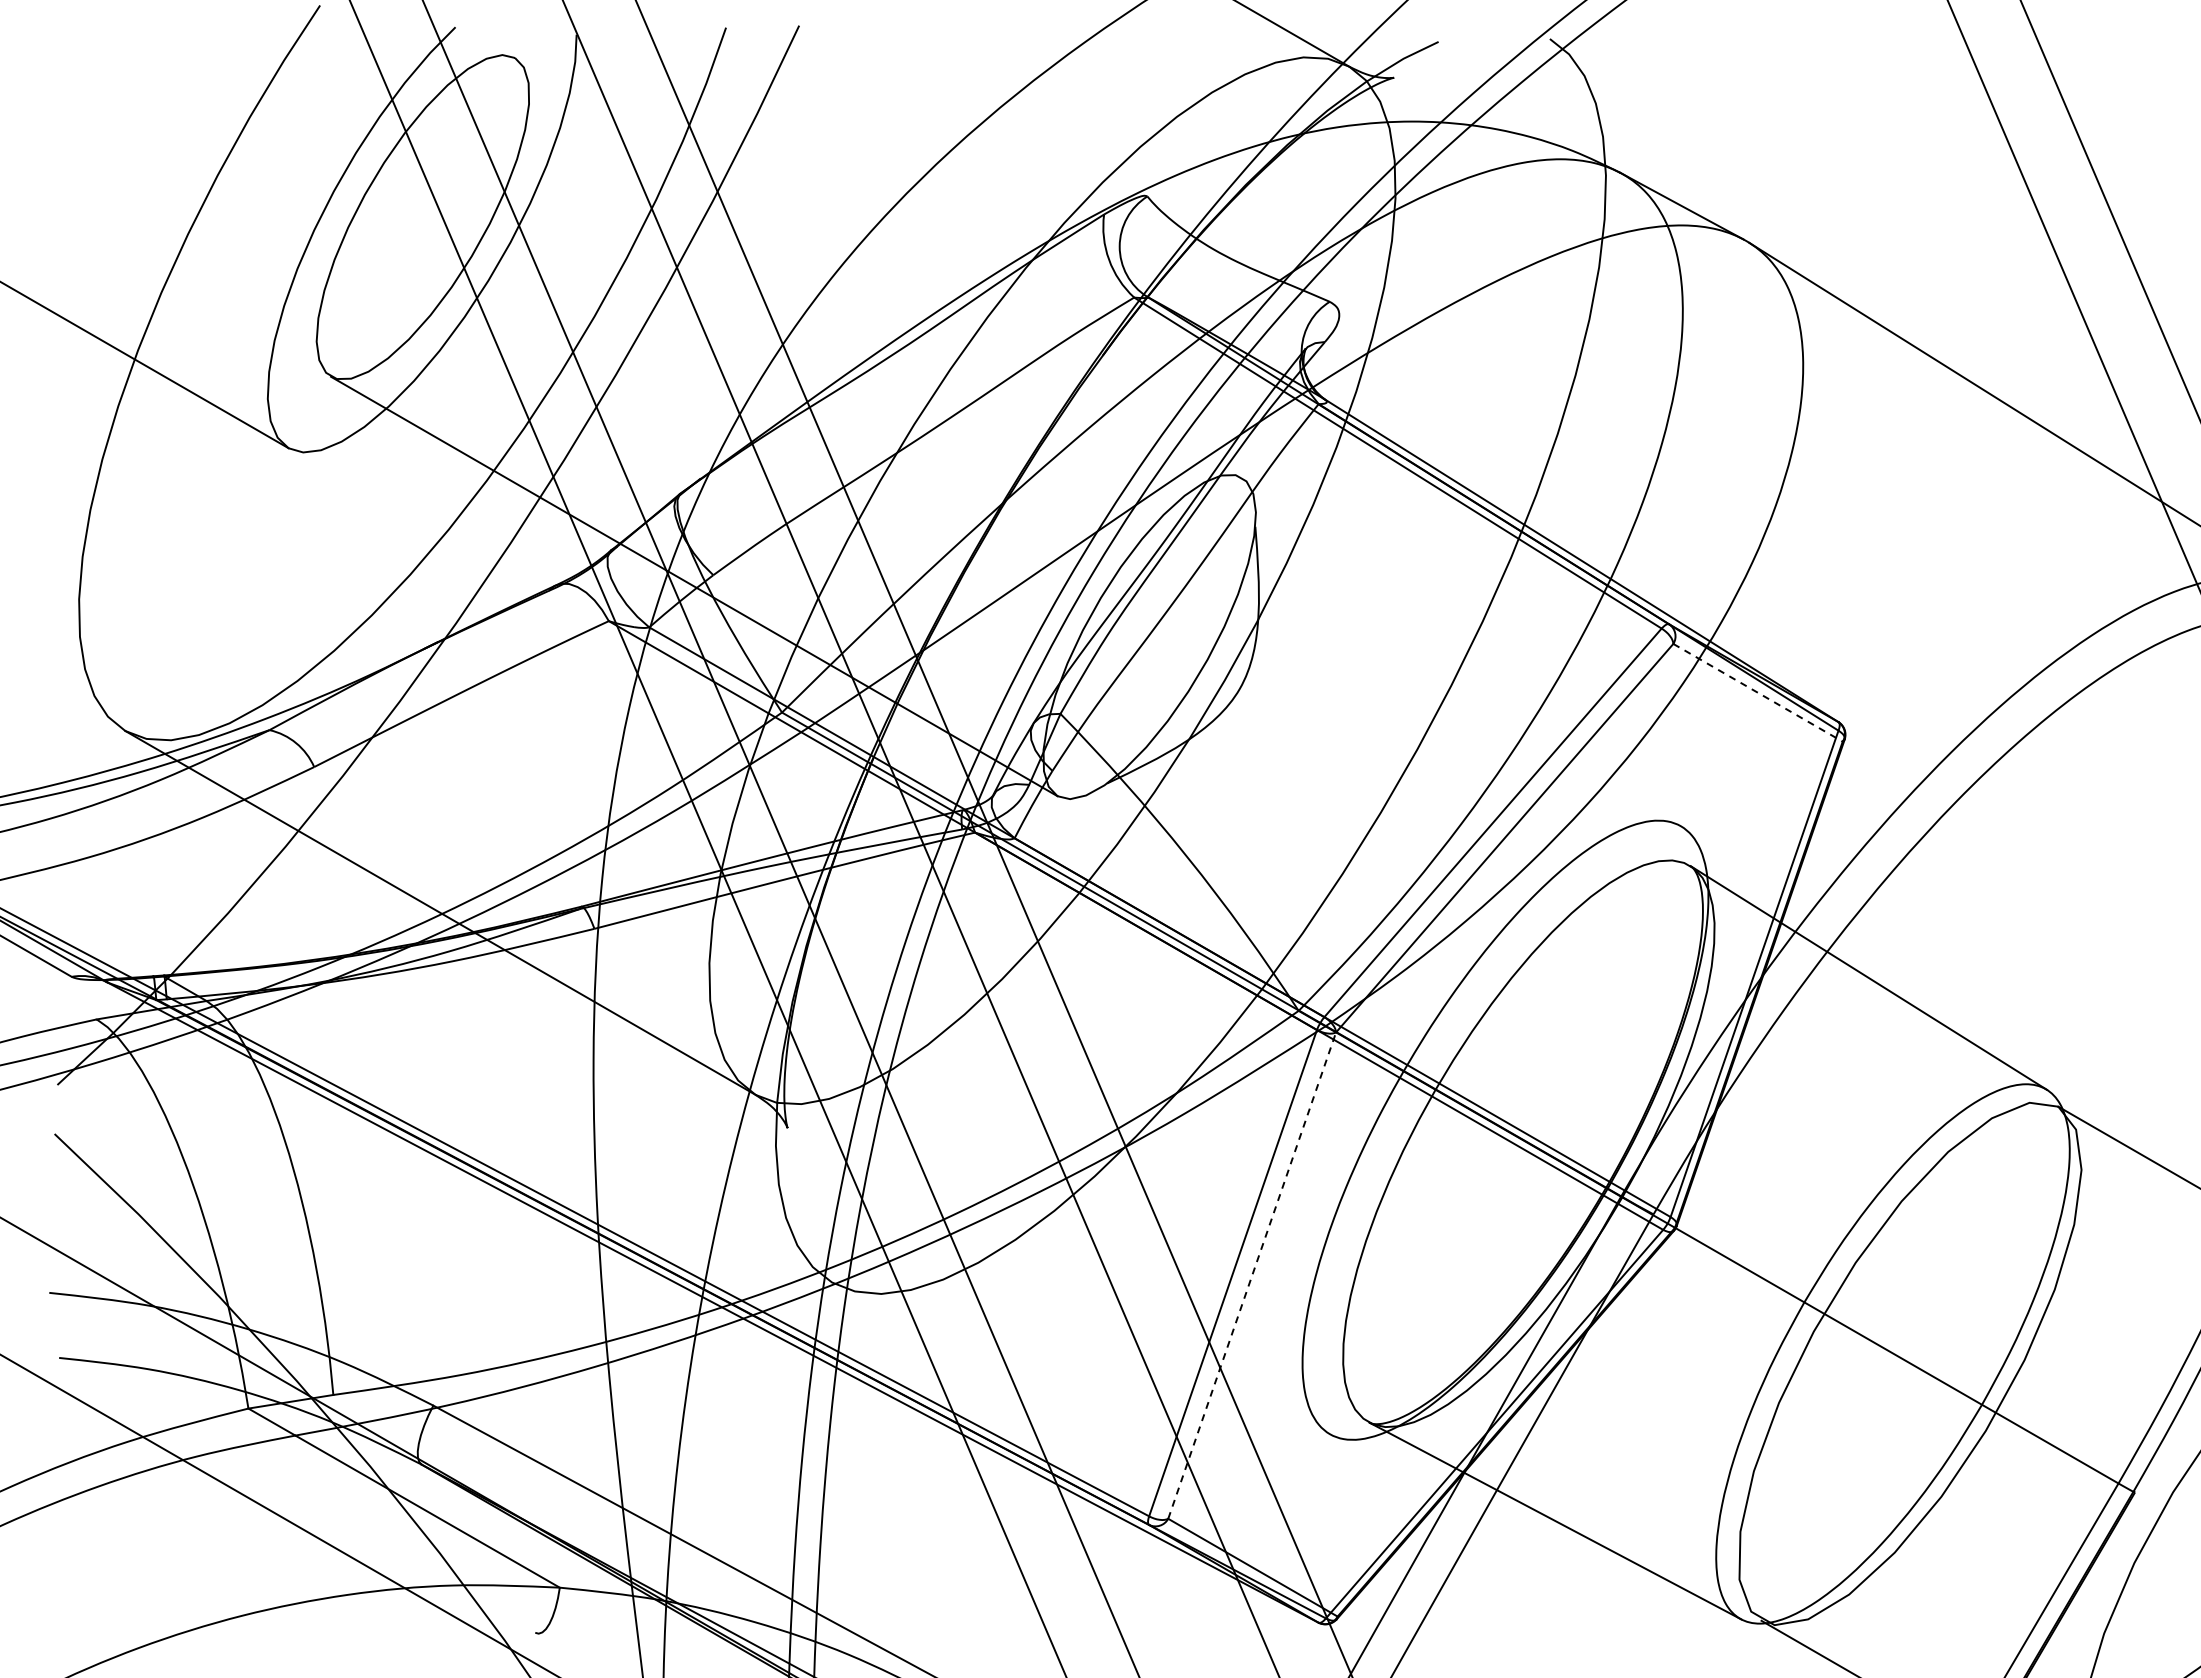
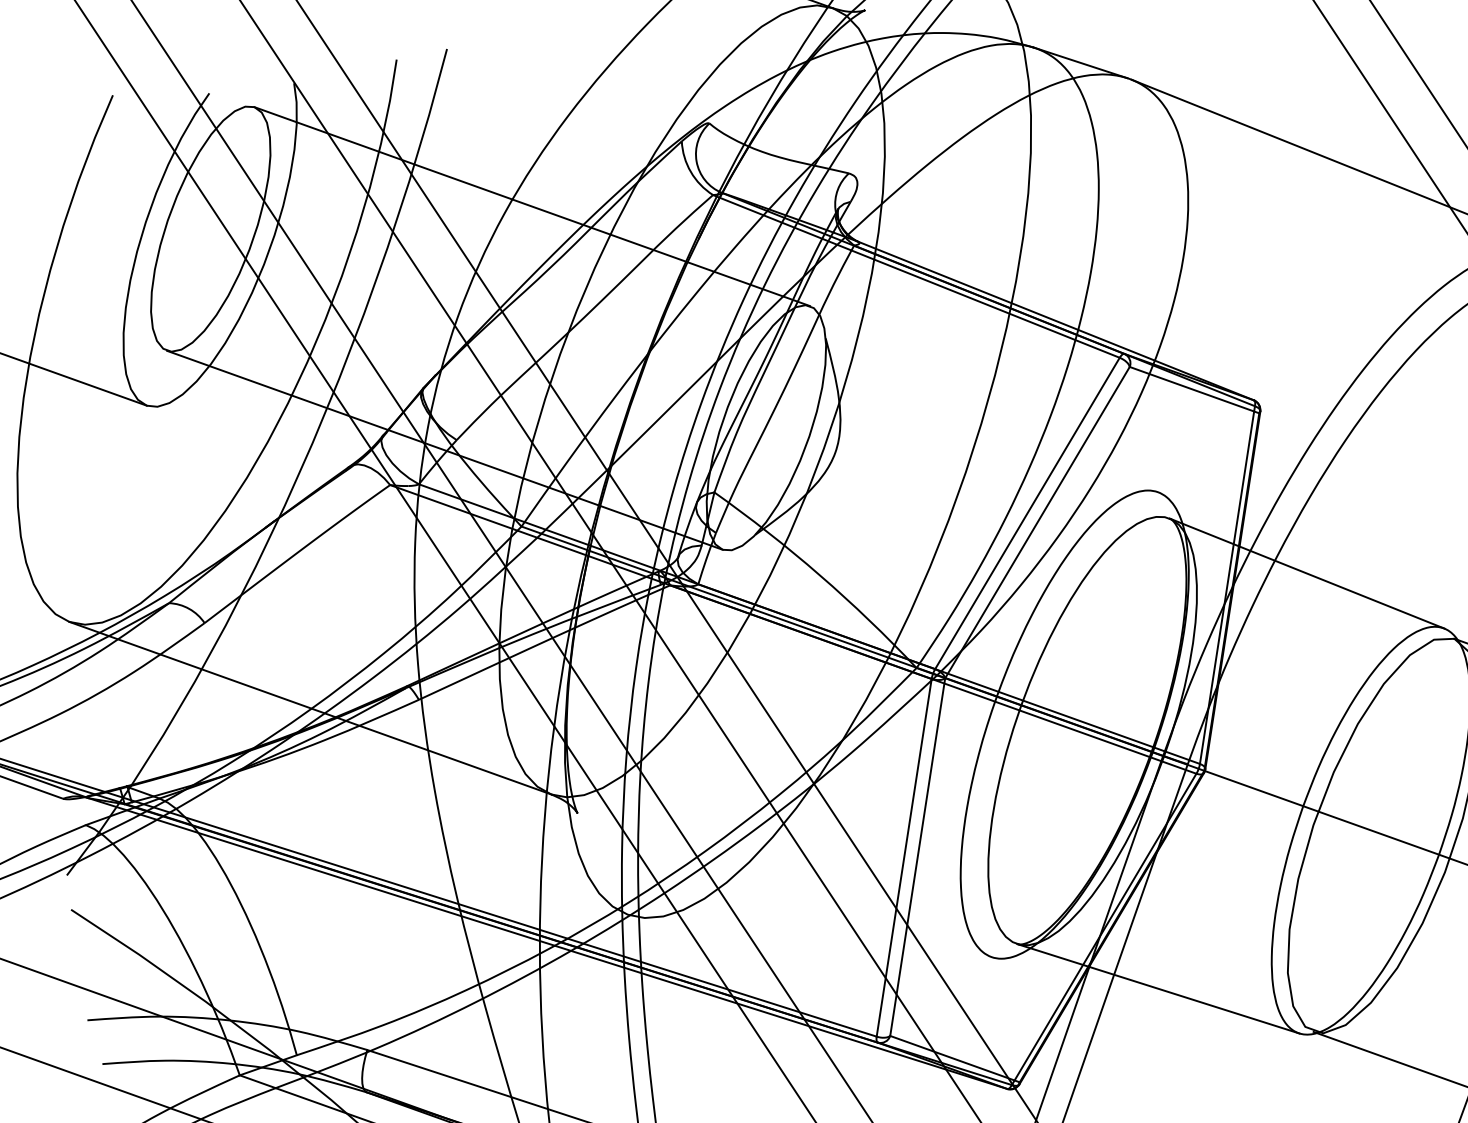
line: (878, 267) -> (532, 206), added
line: (1758, 692) -> (1194, 389), dashed -> solid
line: (1252, 1275) -> (917, 856), dashed -> solid

